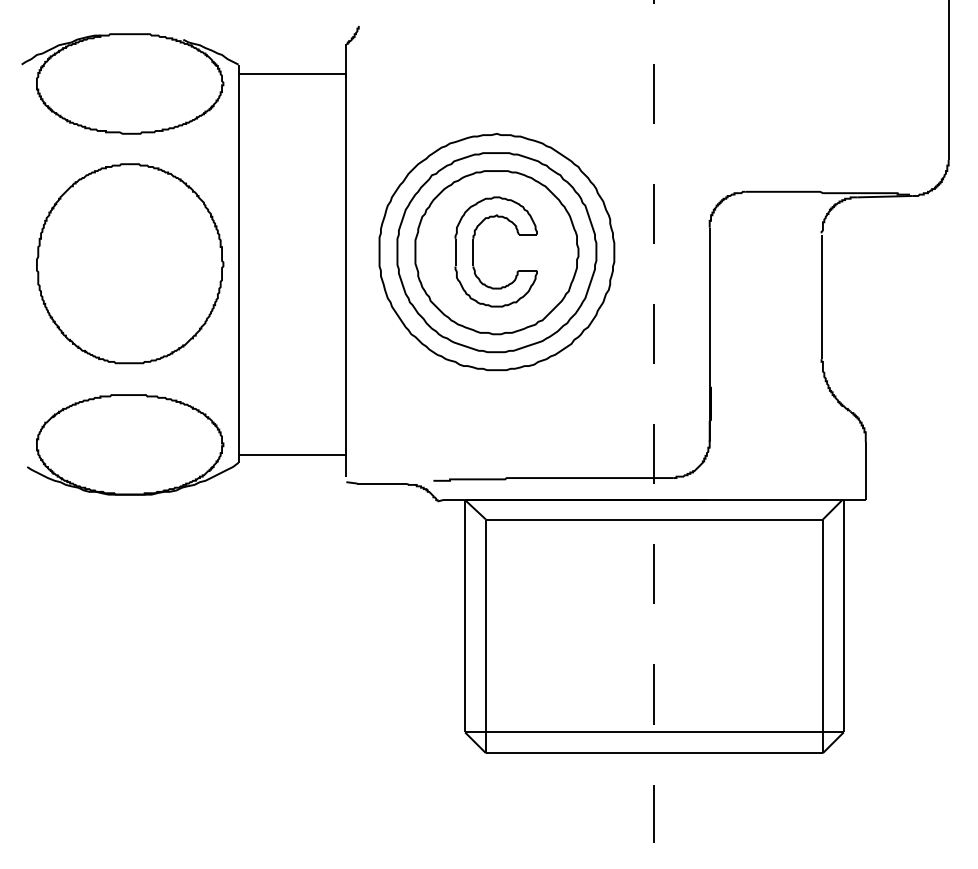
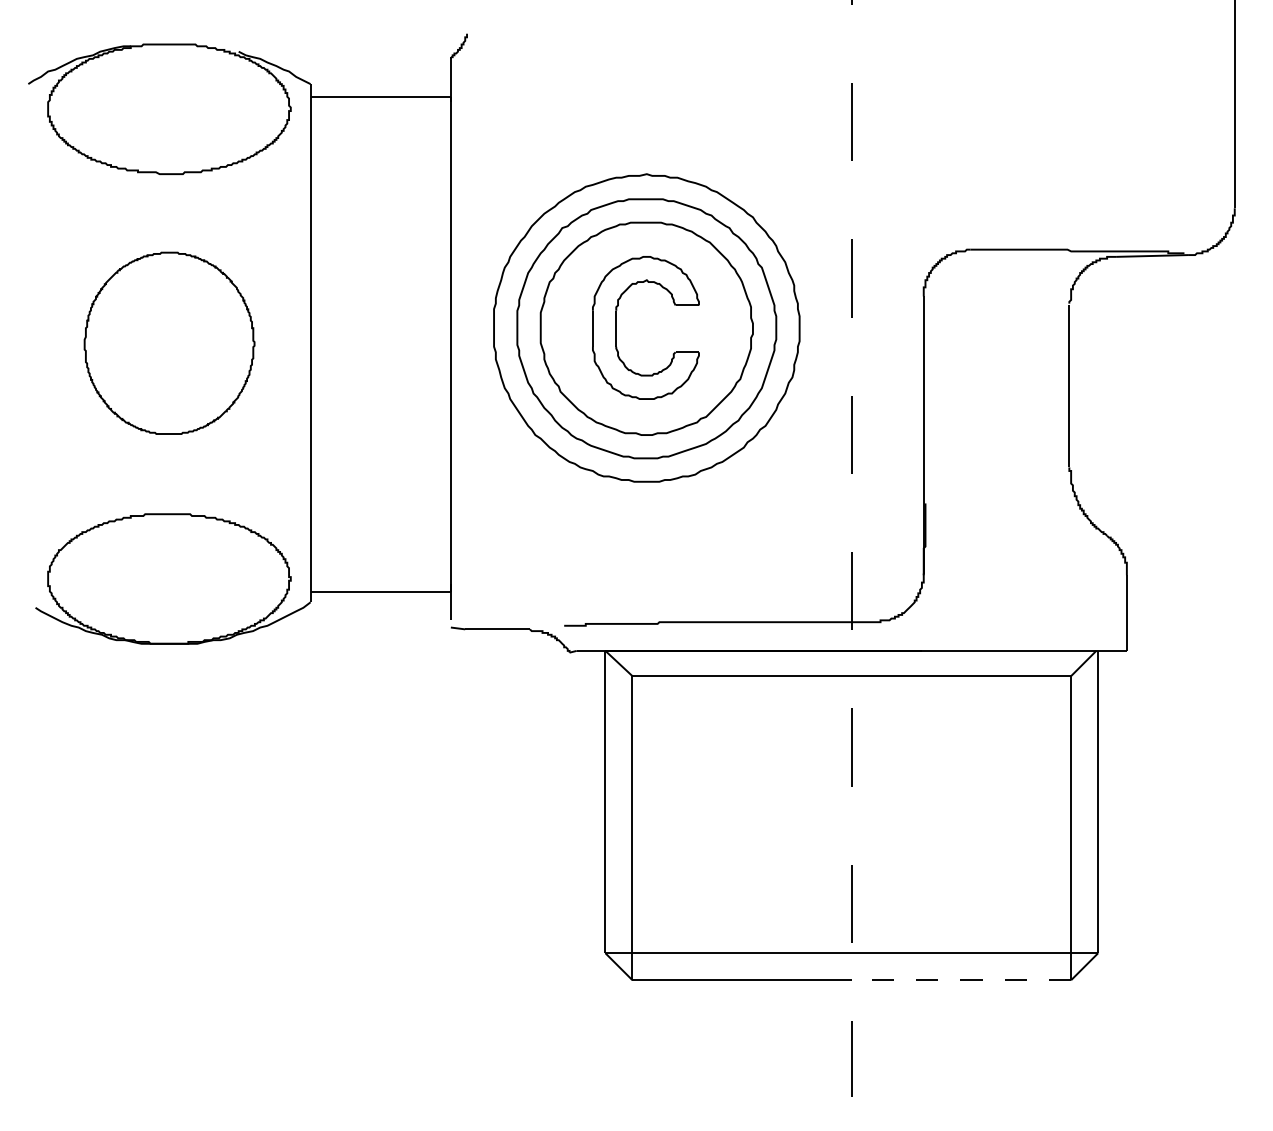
part: (130, 263) -> (169, 342), size x0.7
line: (738, 753) -> (961, 980), solid -> dashed

